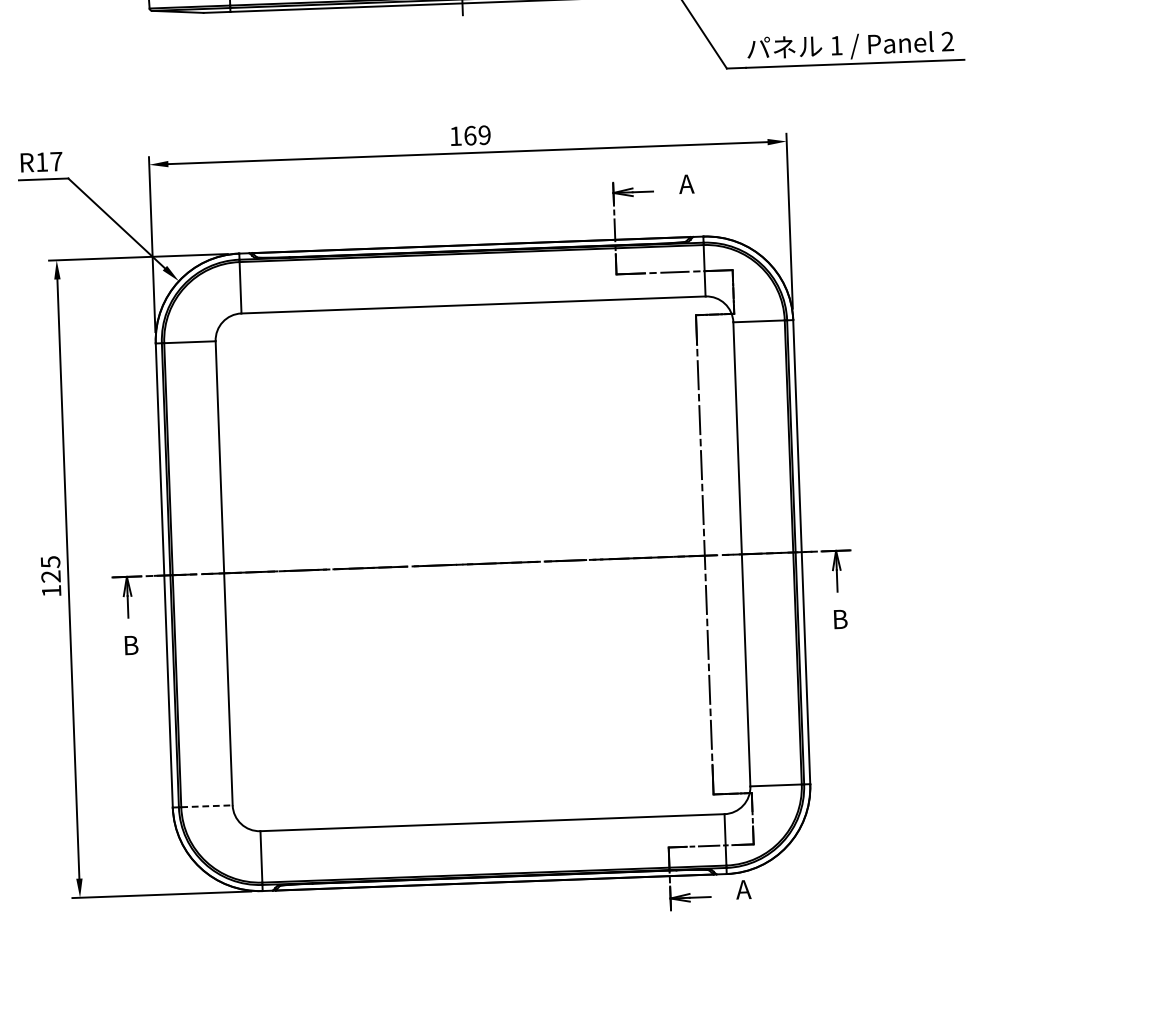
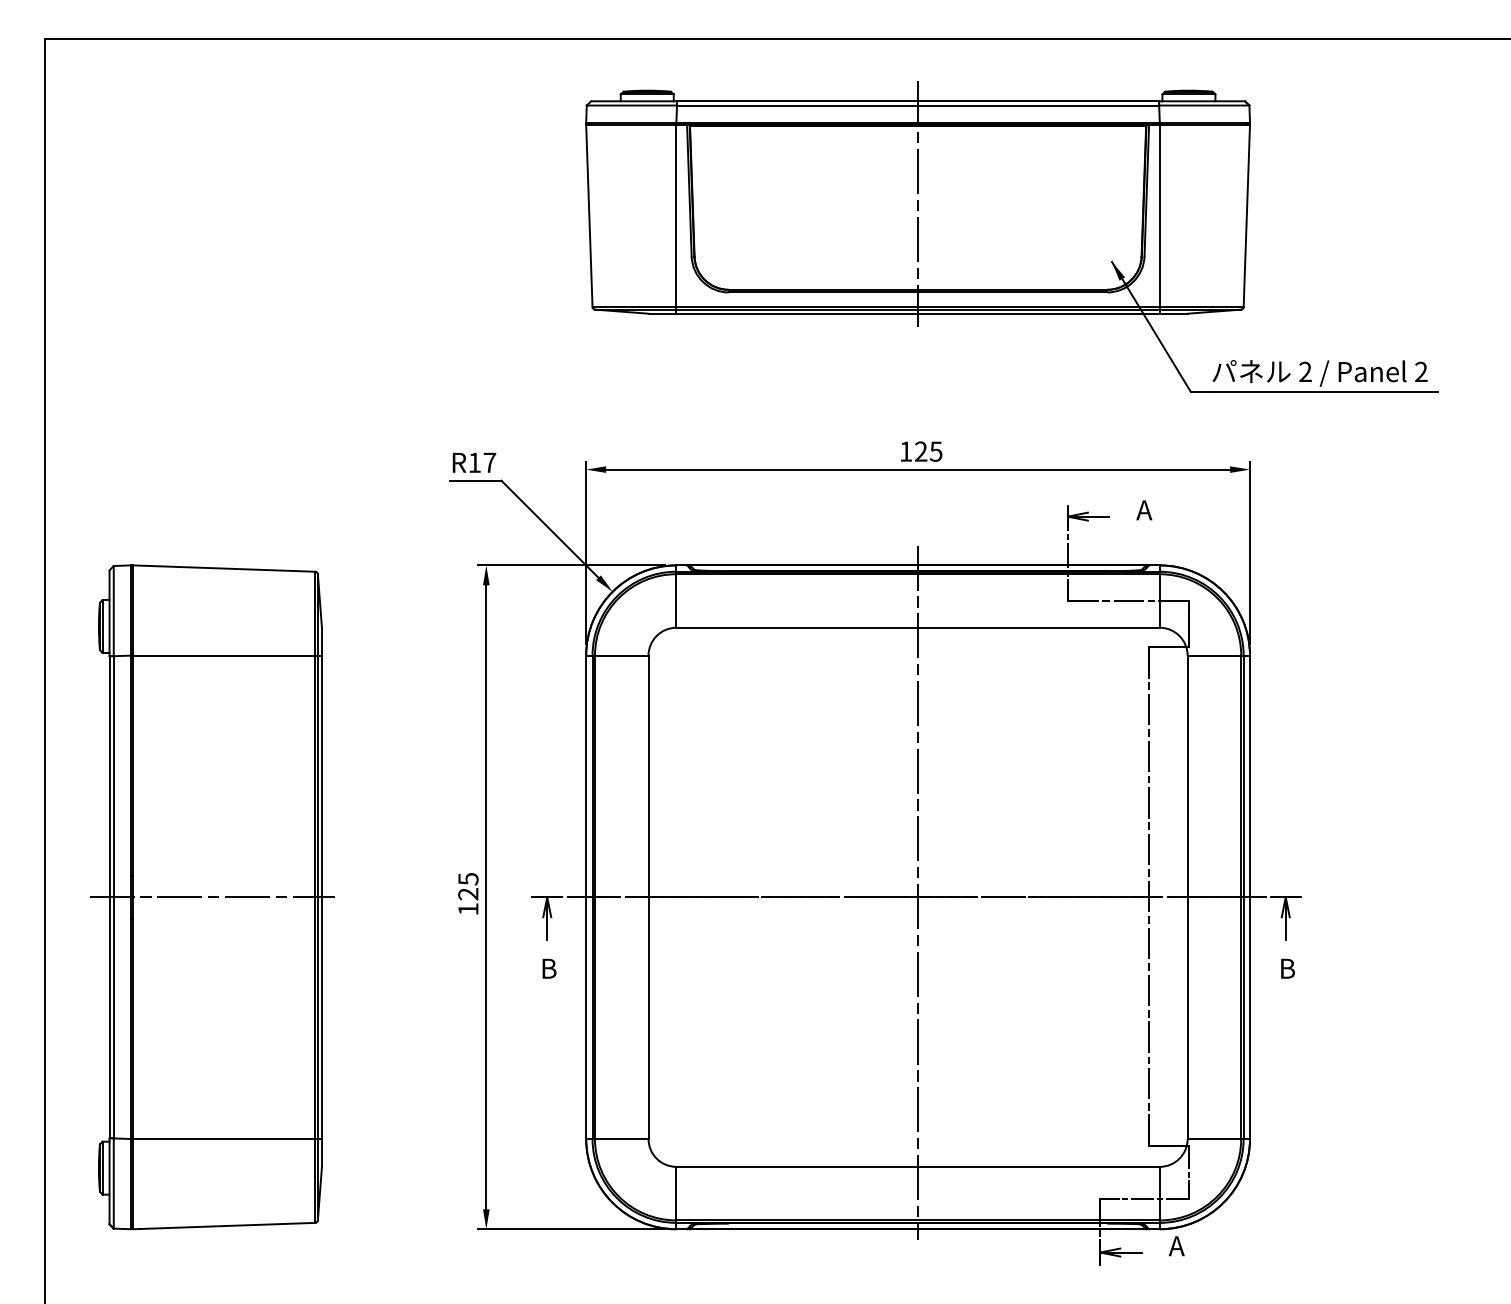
text: (836, 45) -> (1305, 371), 1 -> 2
text: (477, 135) -> (928, 451), 169 -> 125
line: (483, 559) -> (918, 892), added
line: (206, 805) -> (621, 1138), dashed -> solid

